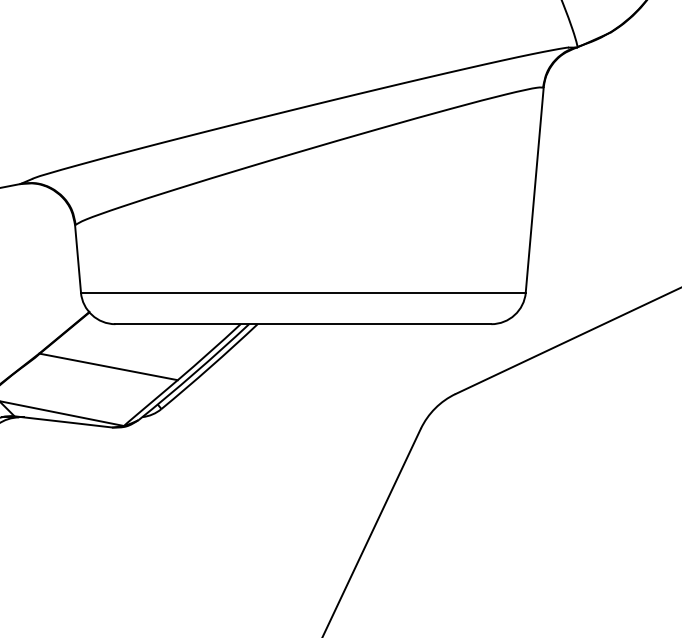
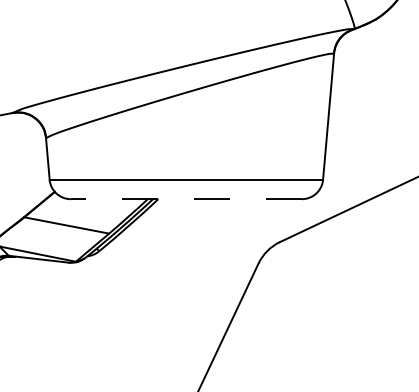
line: (303, 324) -> (186, 199), solid -> dashed

